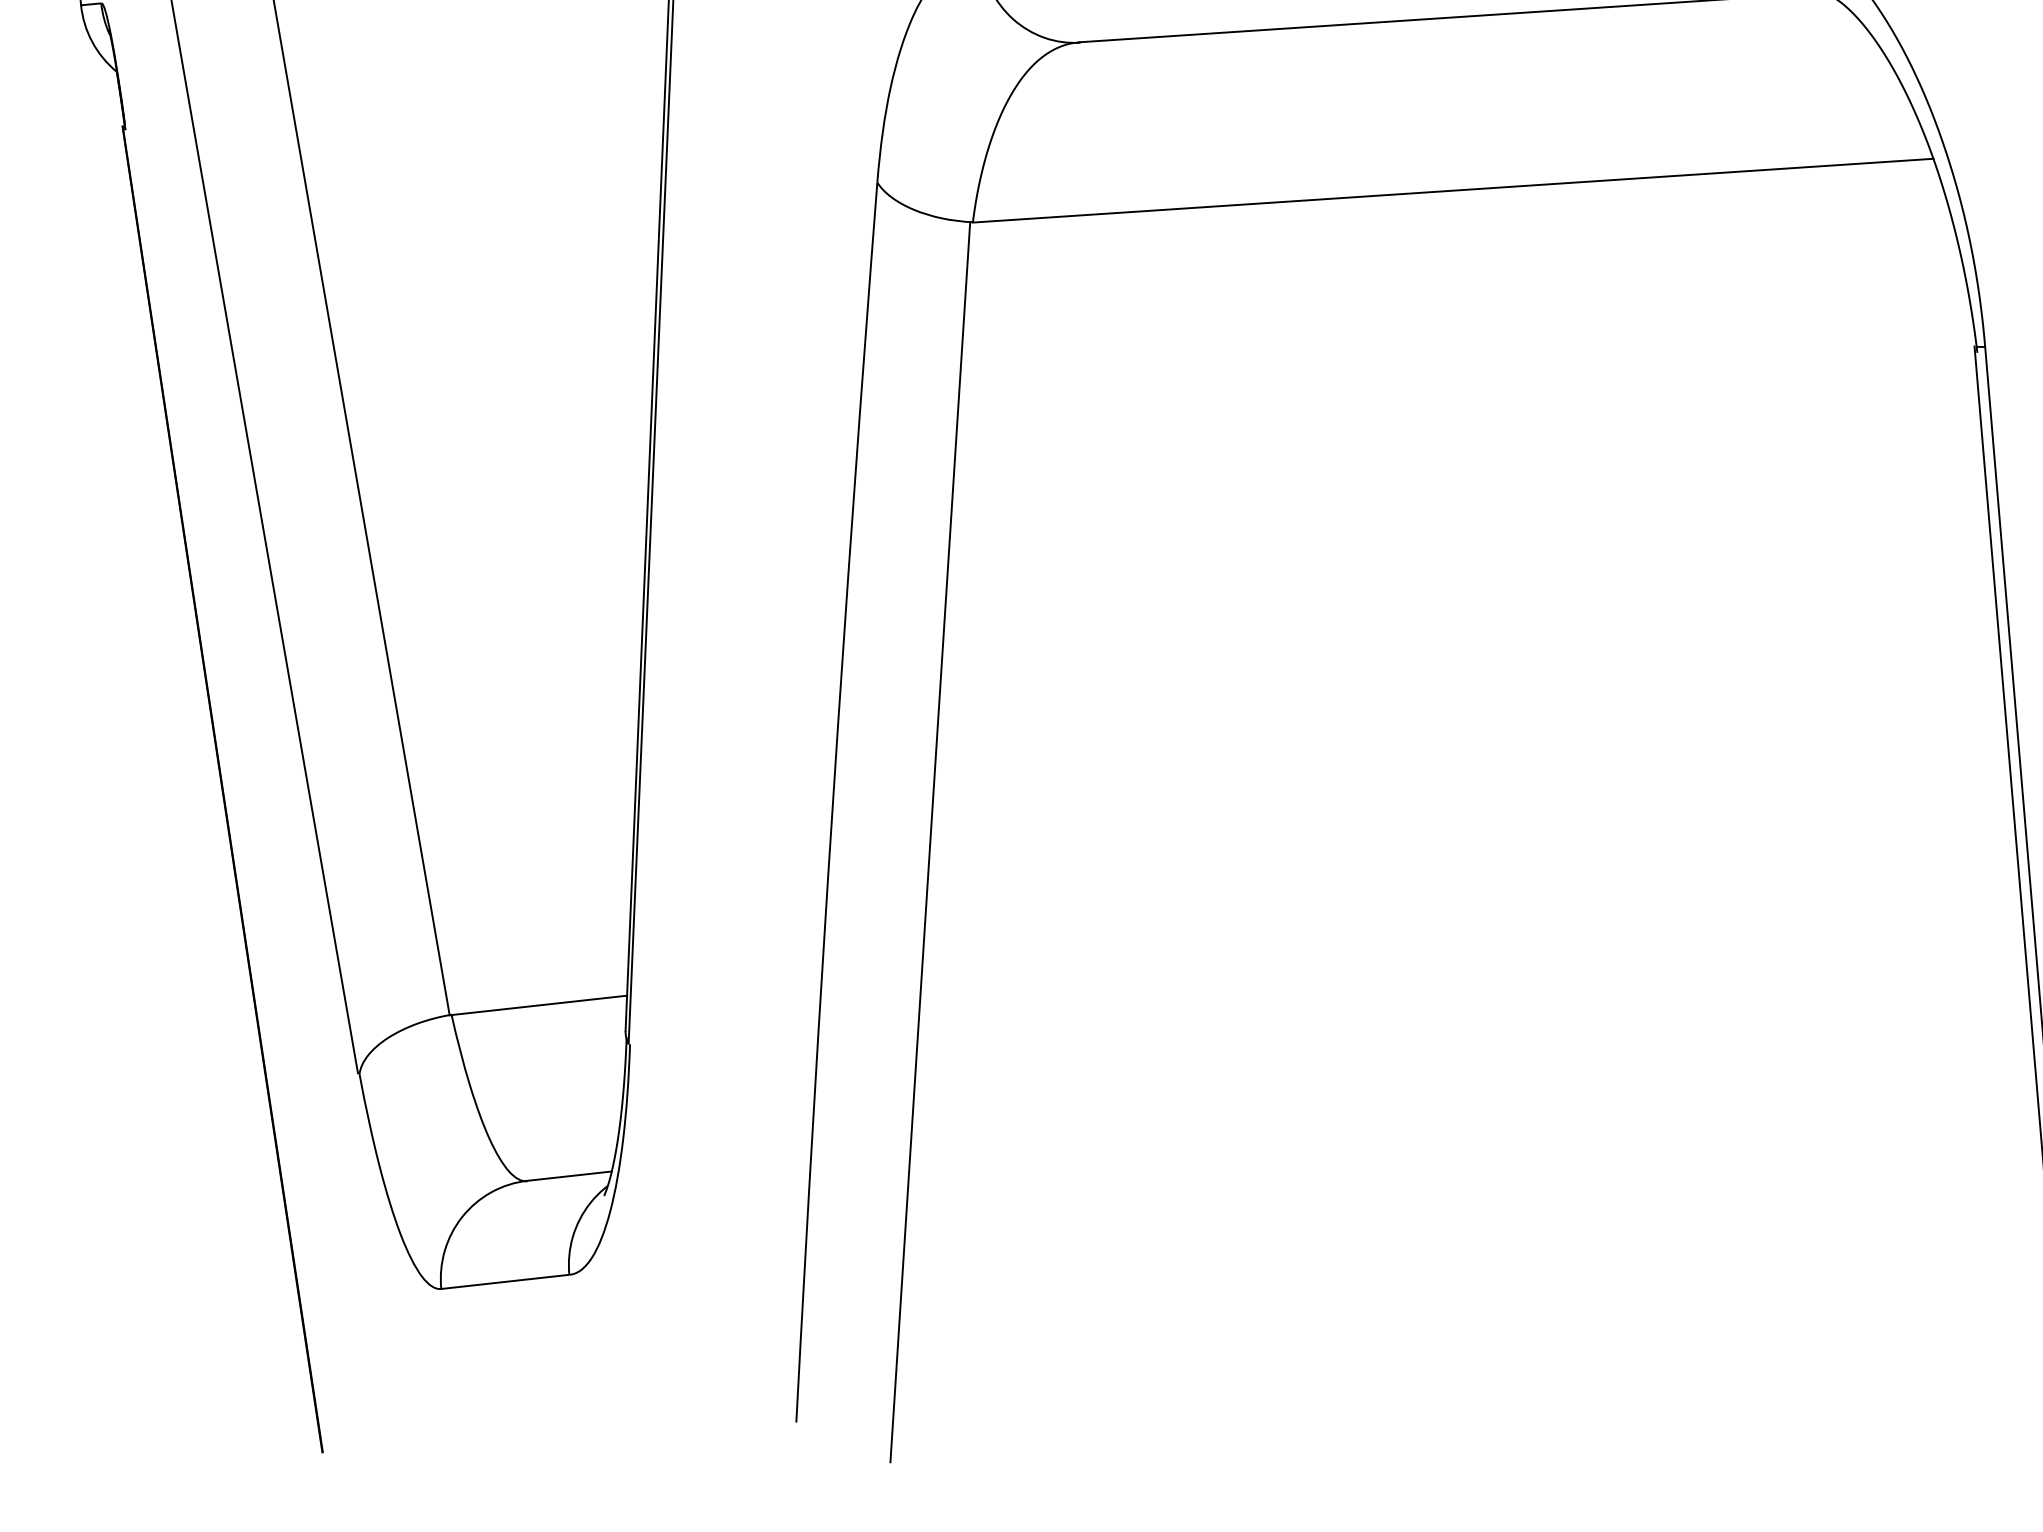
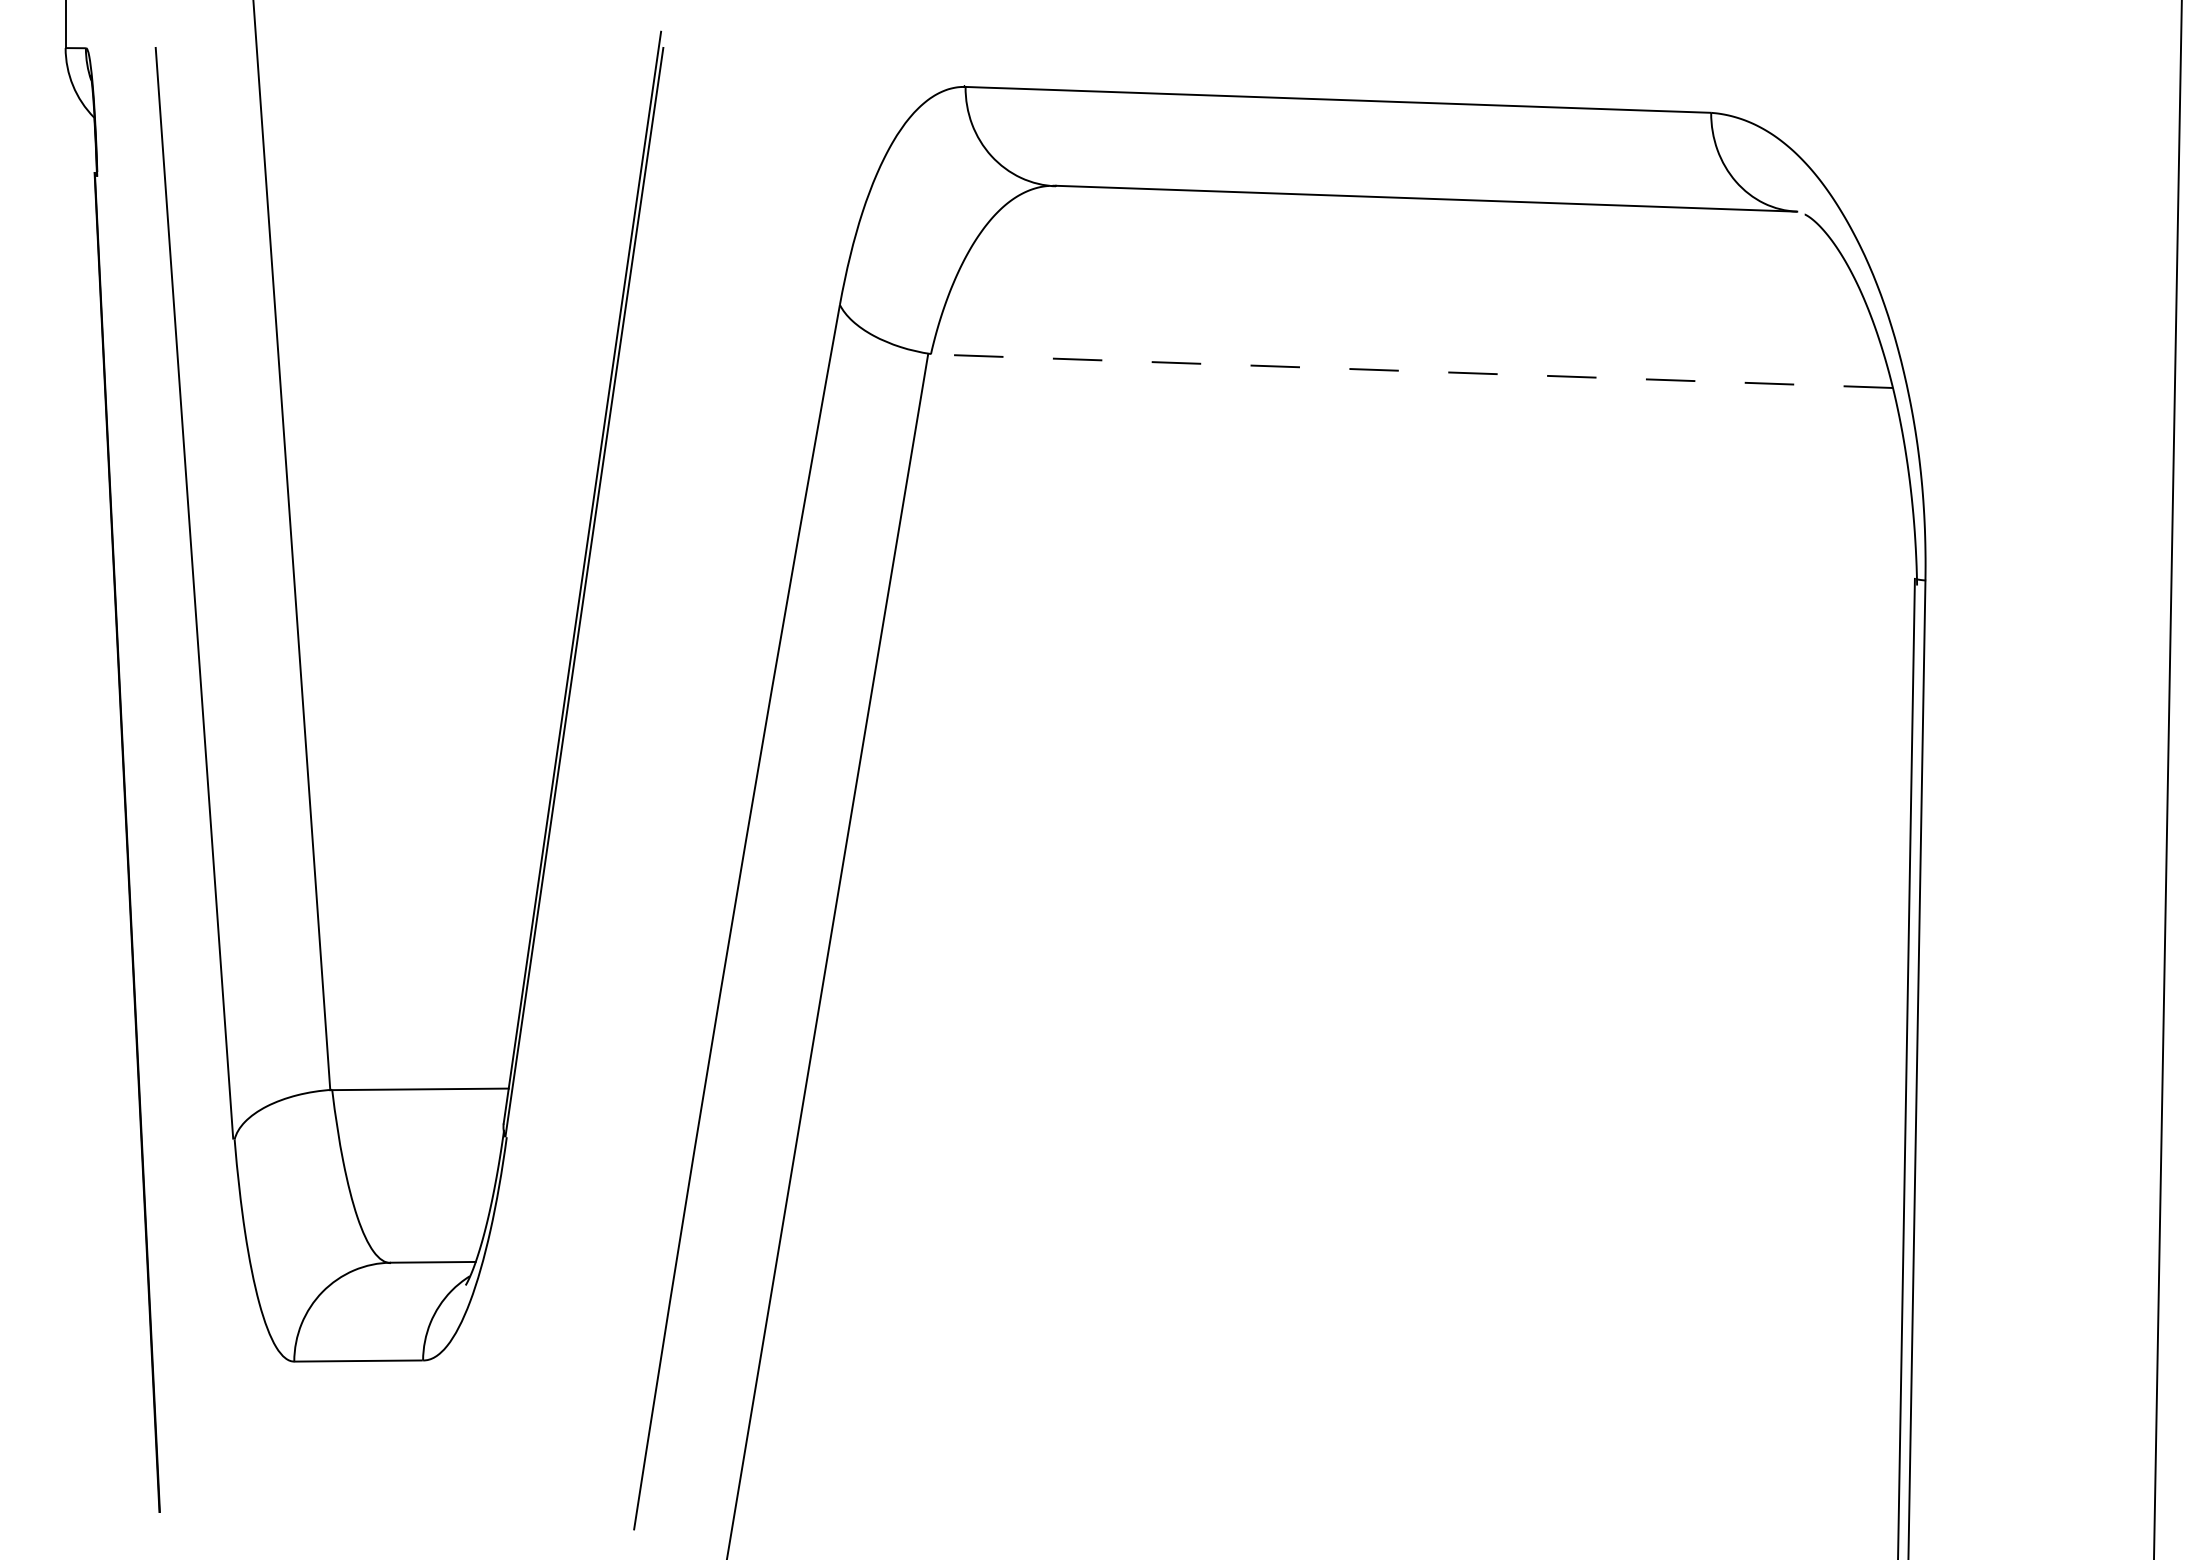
line: (1452, 191) -> (1411, 371), solid -> dashed

